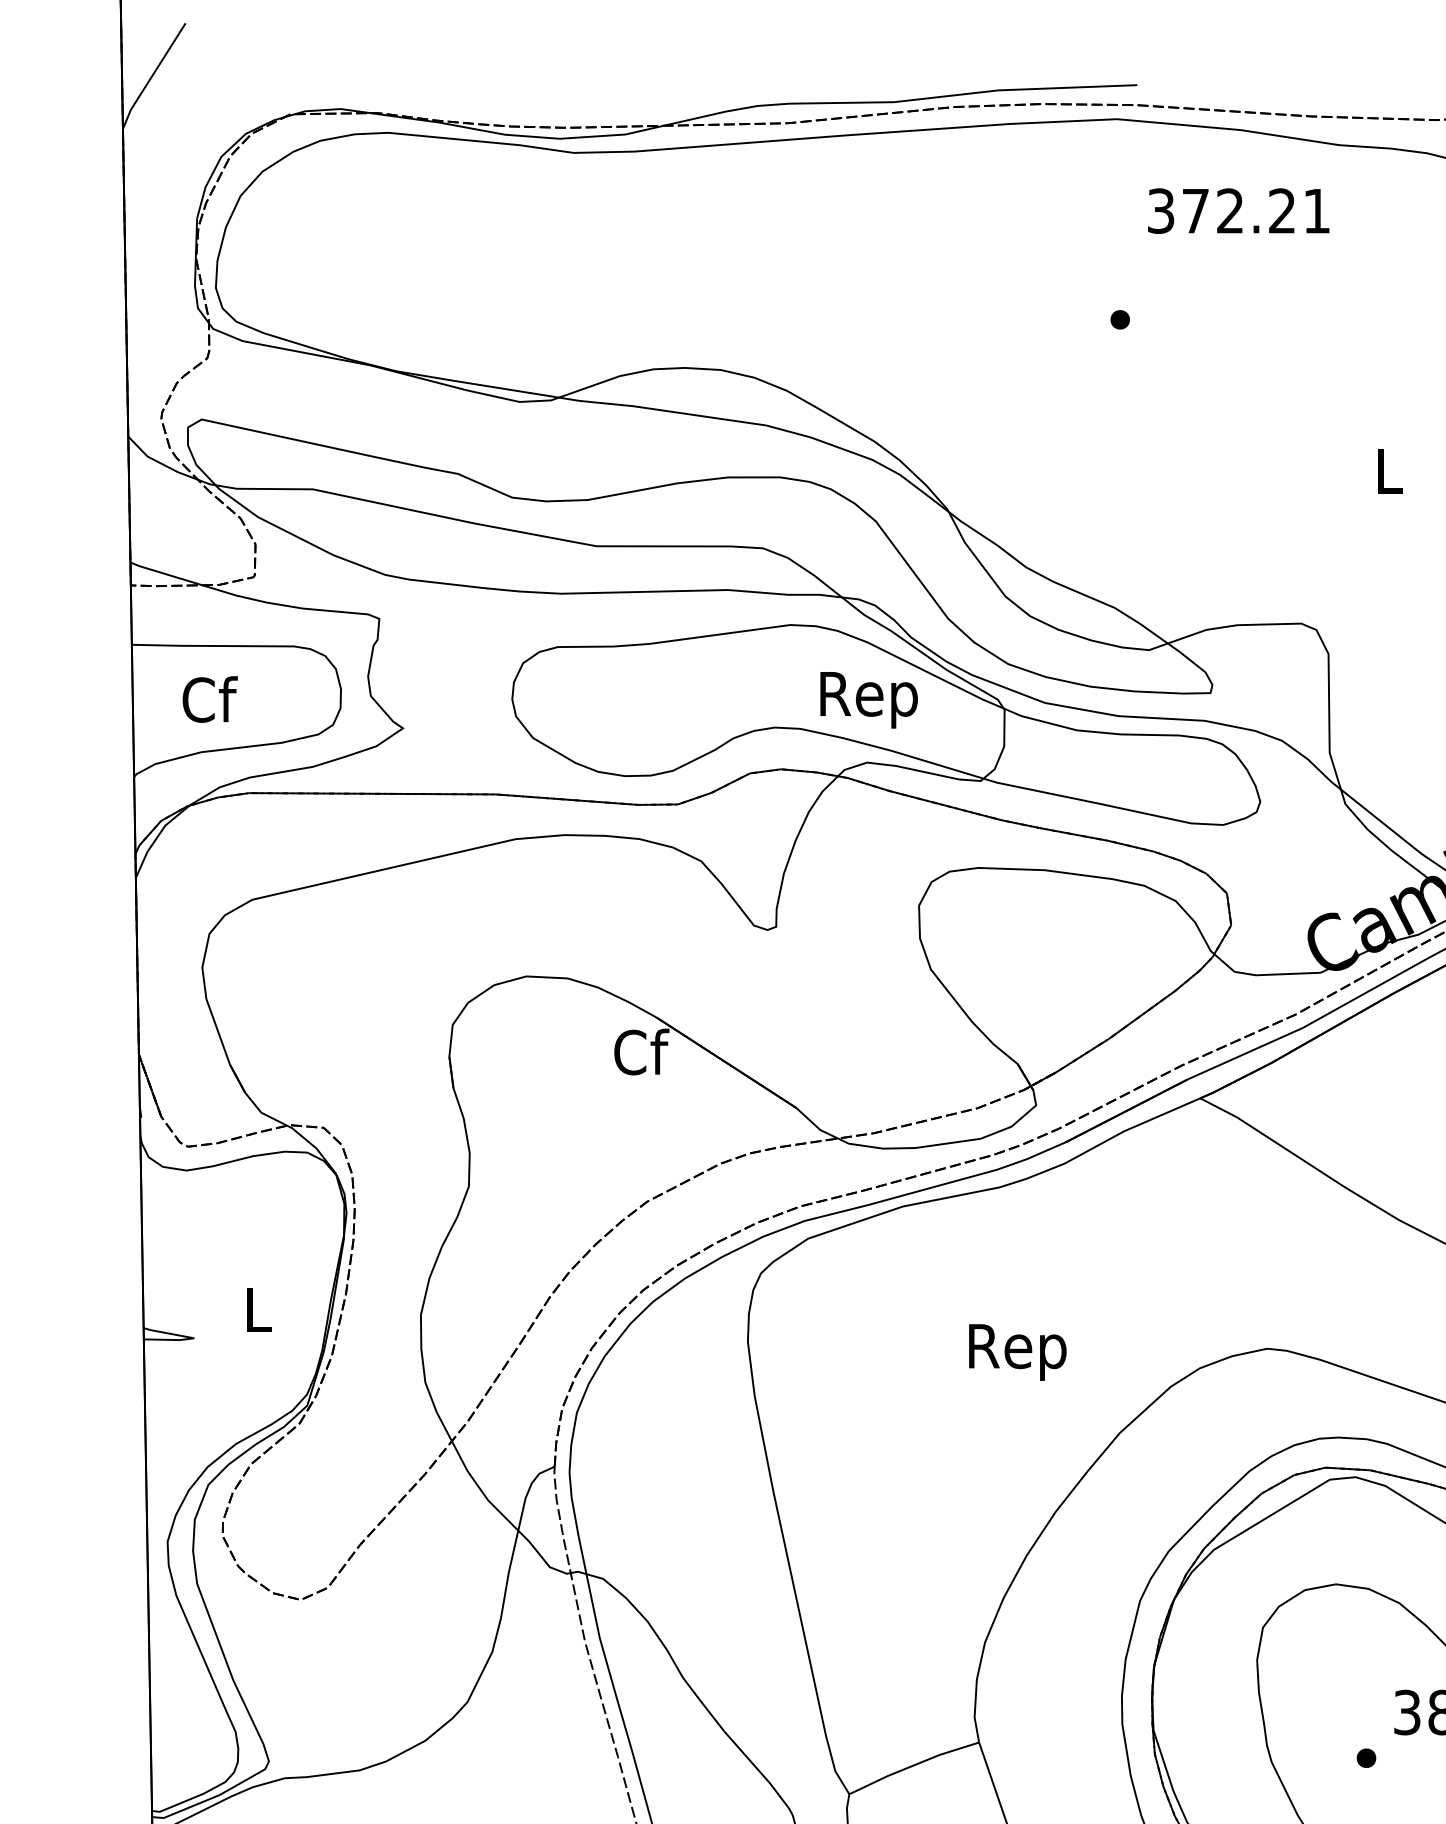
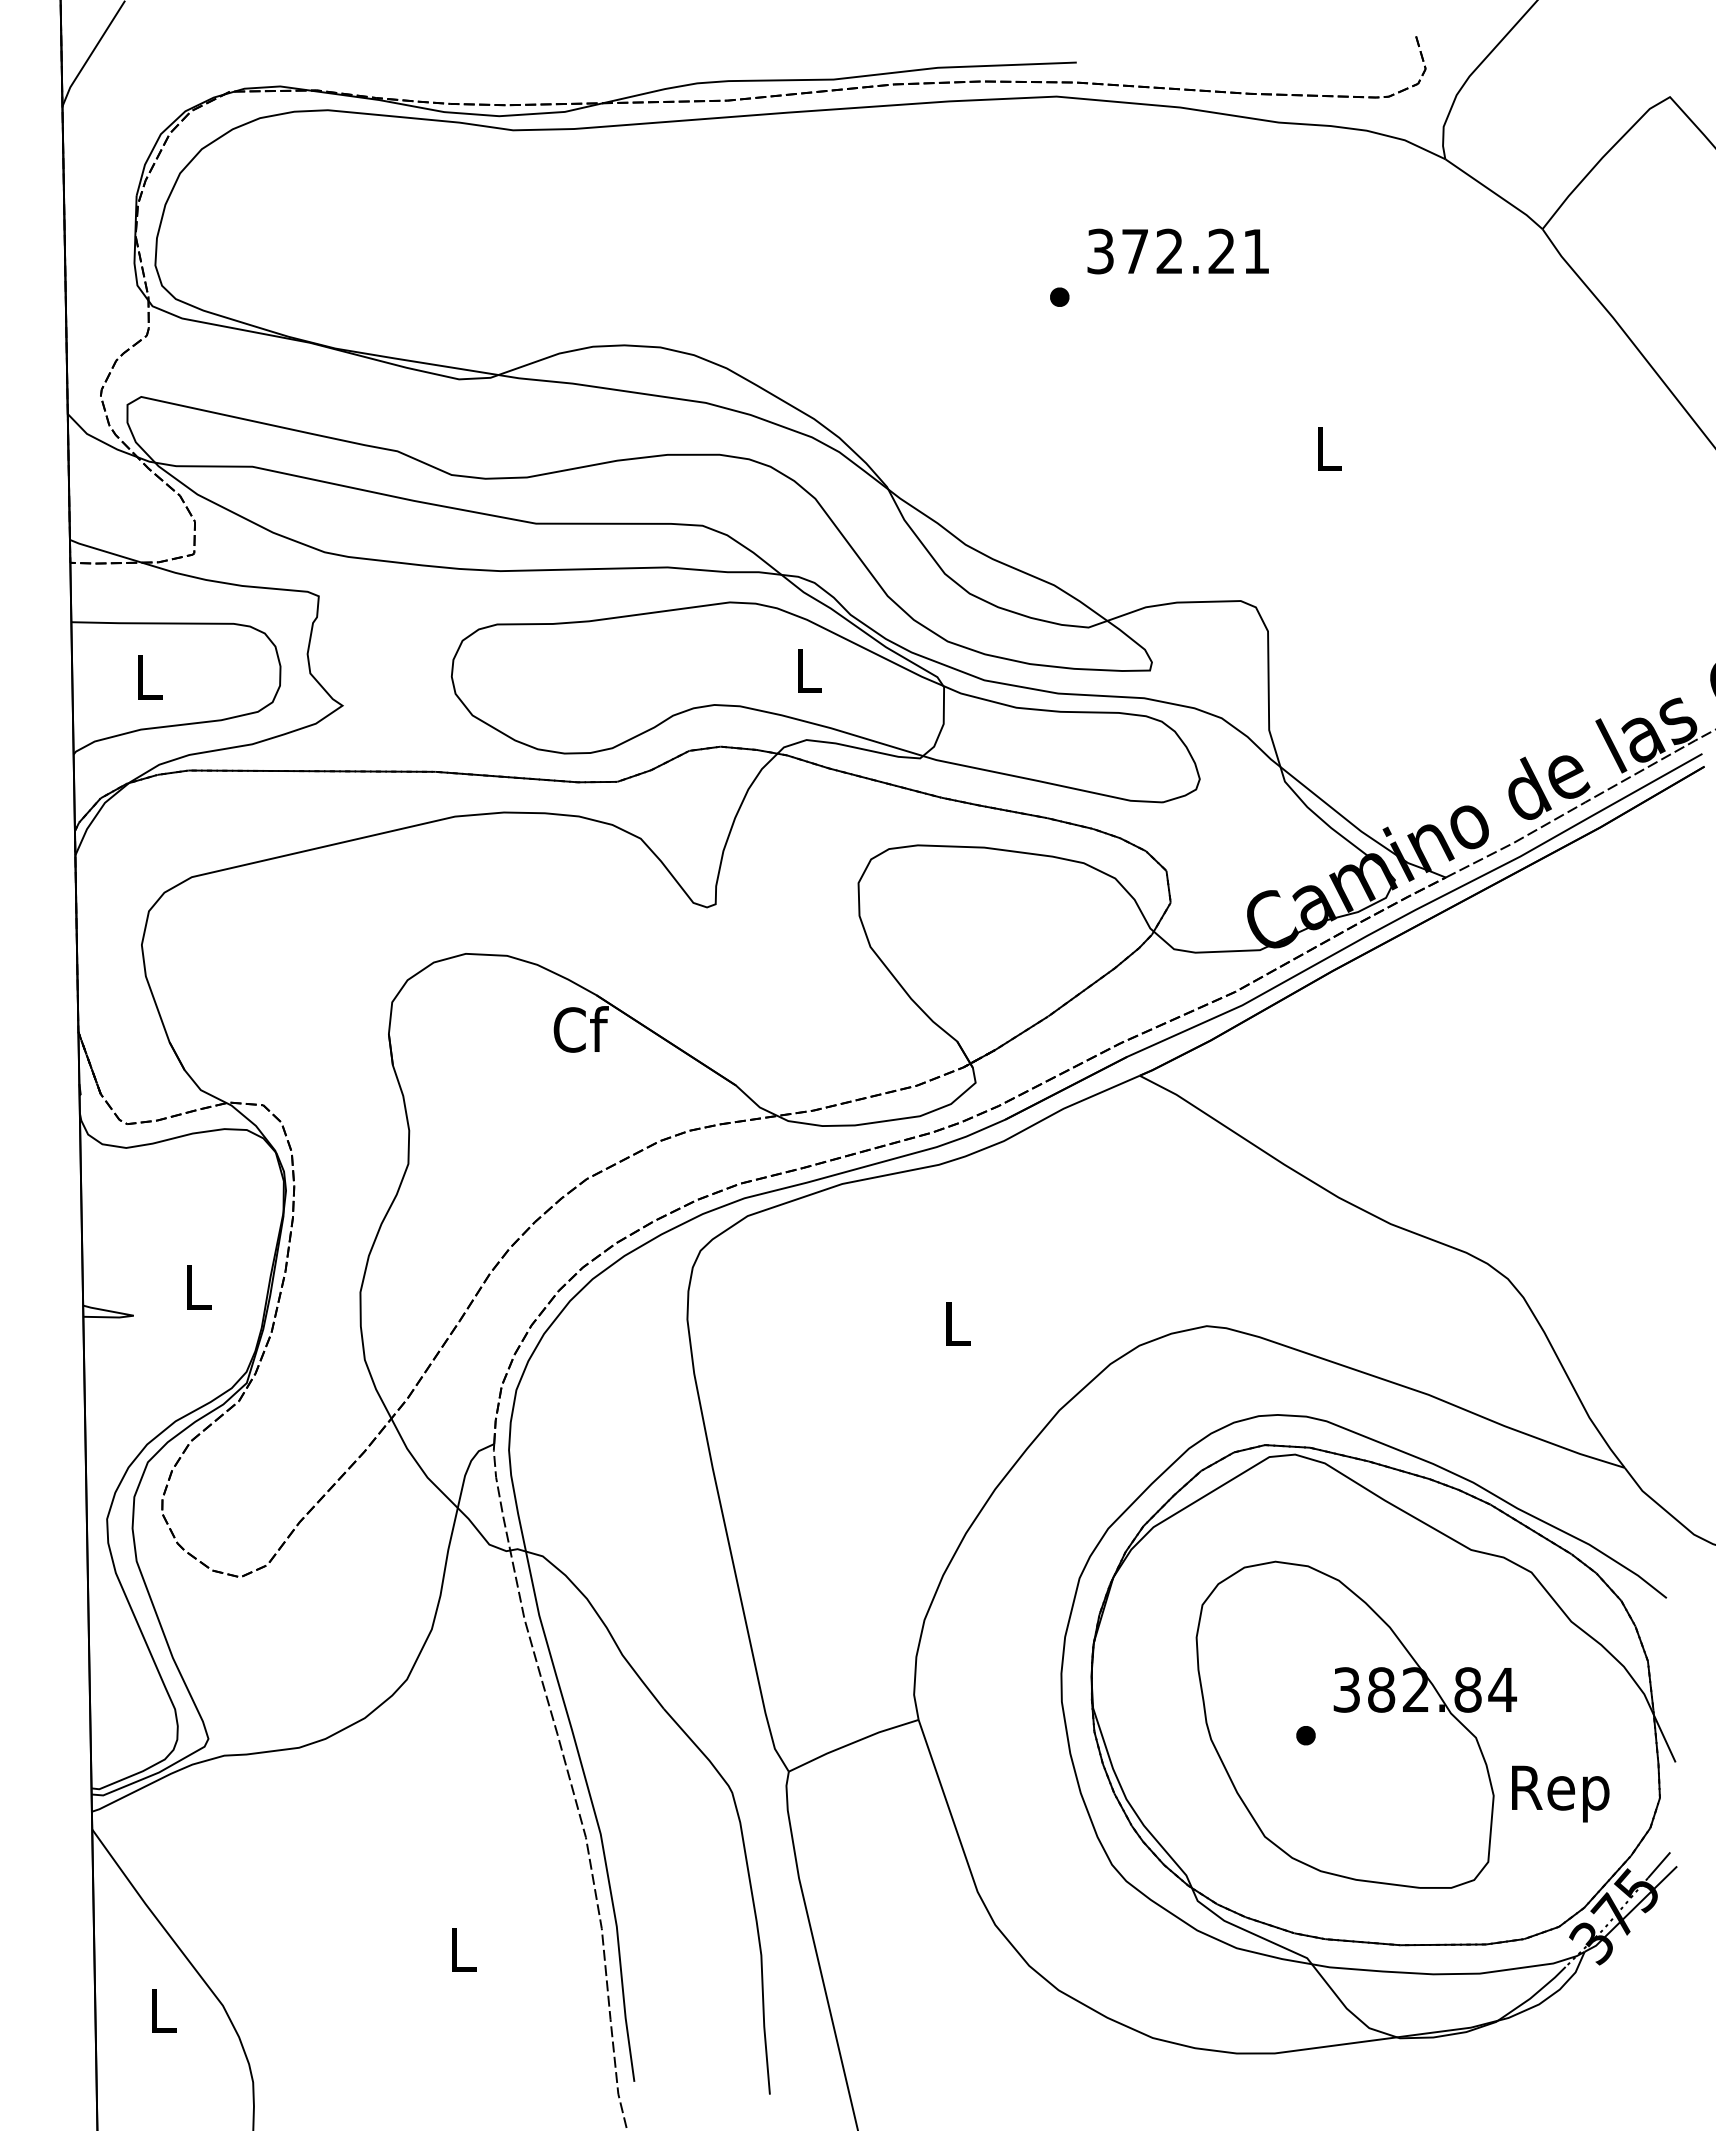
text: (1238, 211) -> (1177, 251), moved
text: (210, 699) -> (149, 676), Cf -> L
text: (869, 700) -> (808, 677), Rep -> L
text: (1018, 1352) -> (957, 1329), Rep -> L

